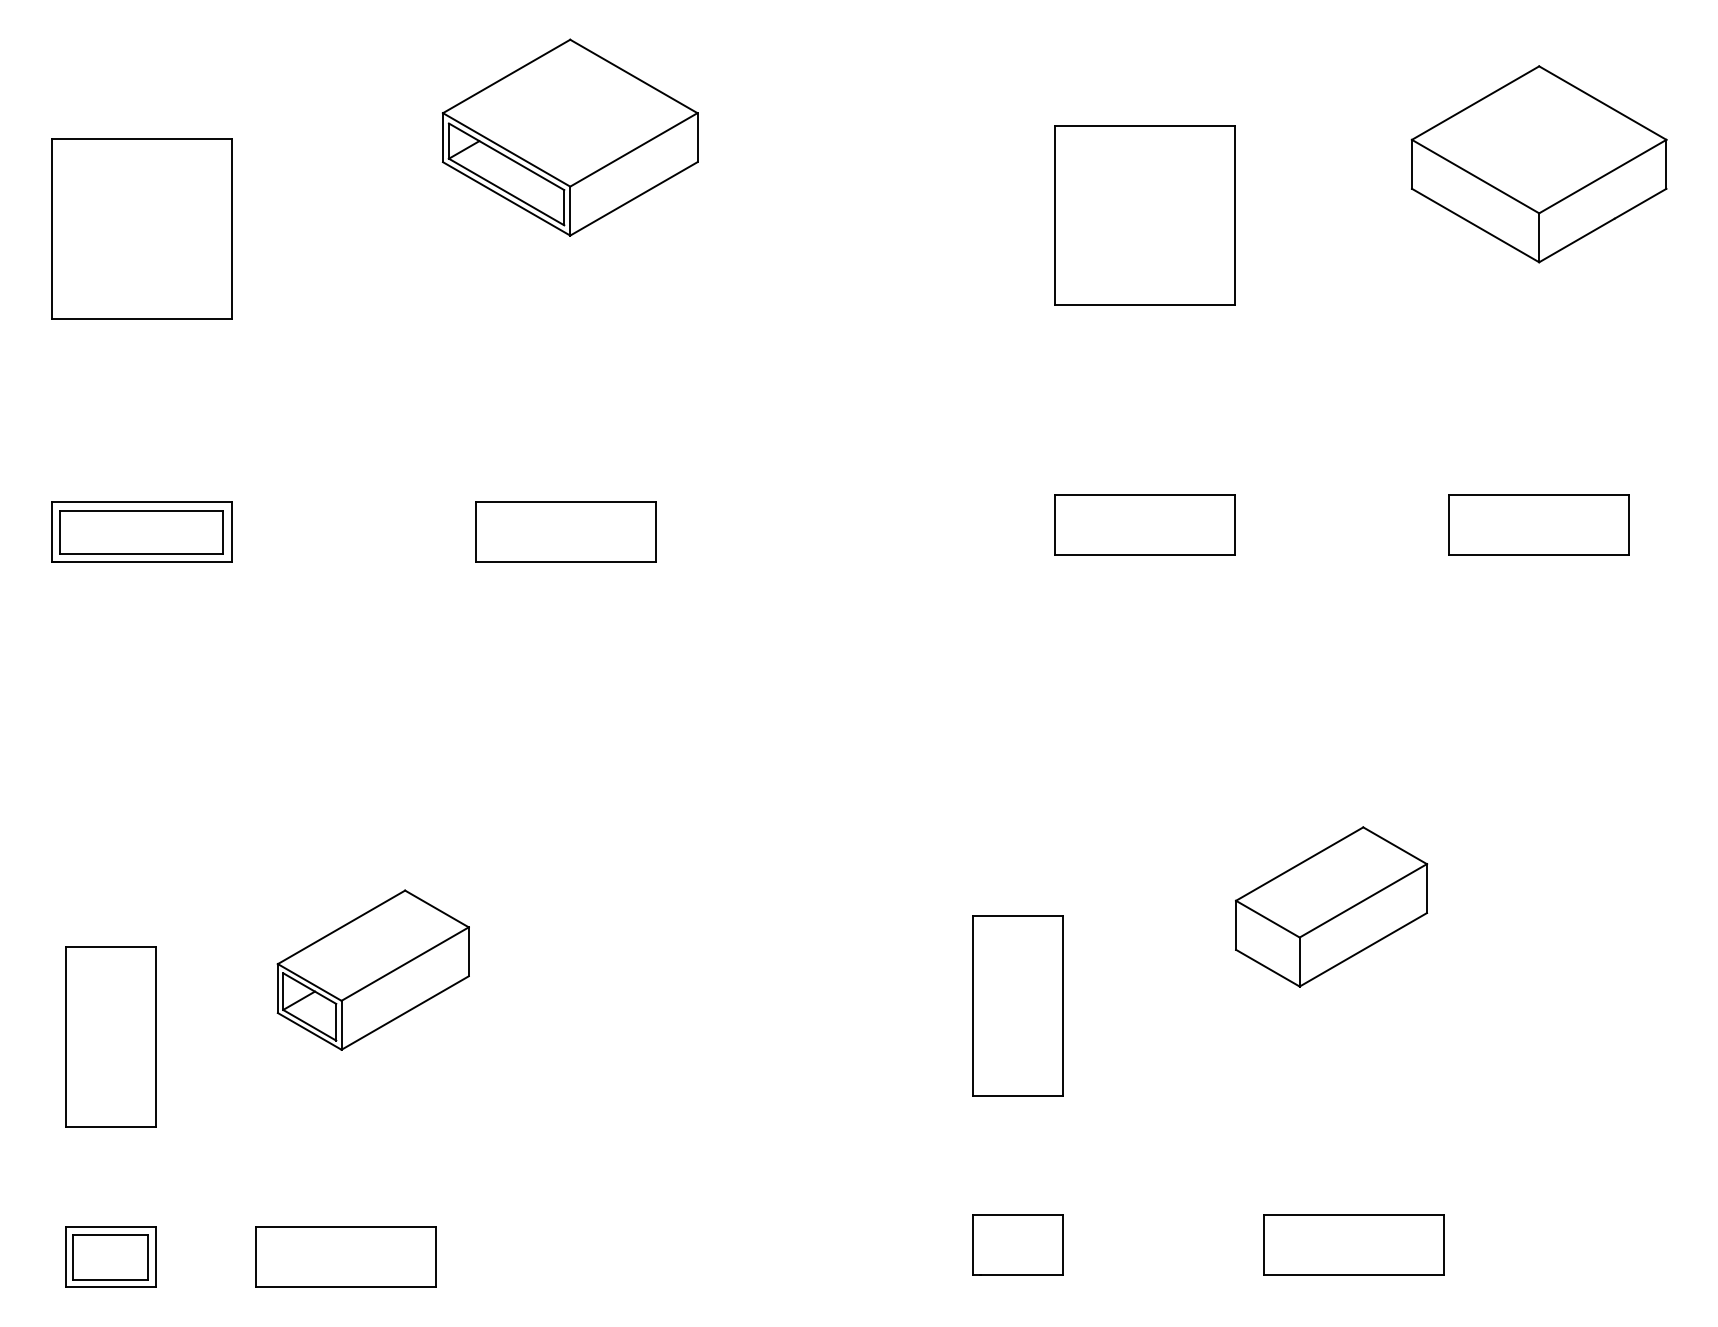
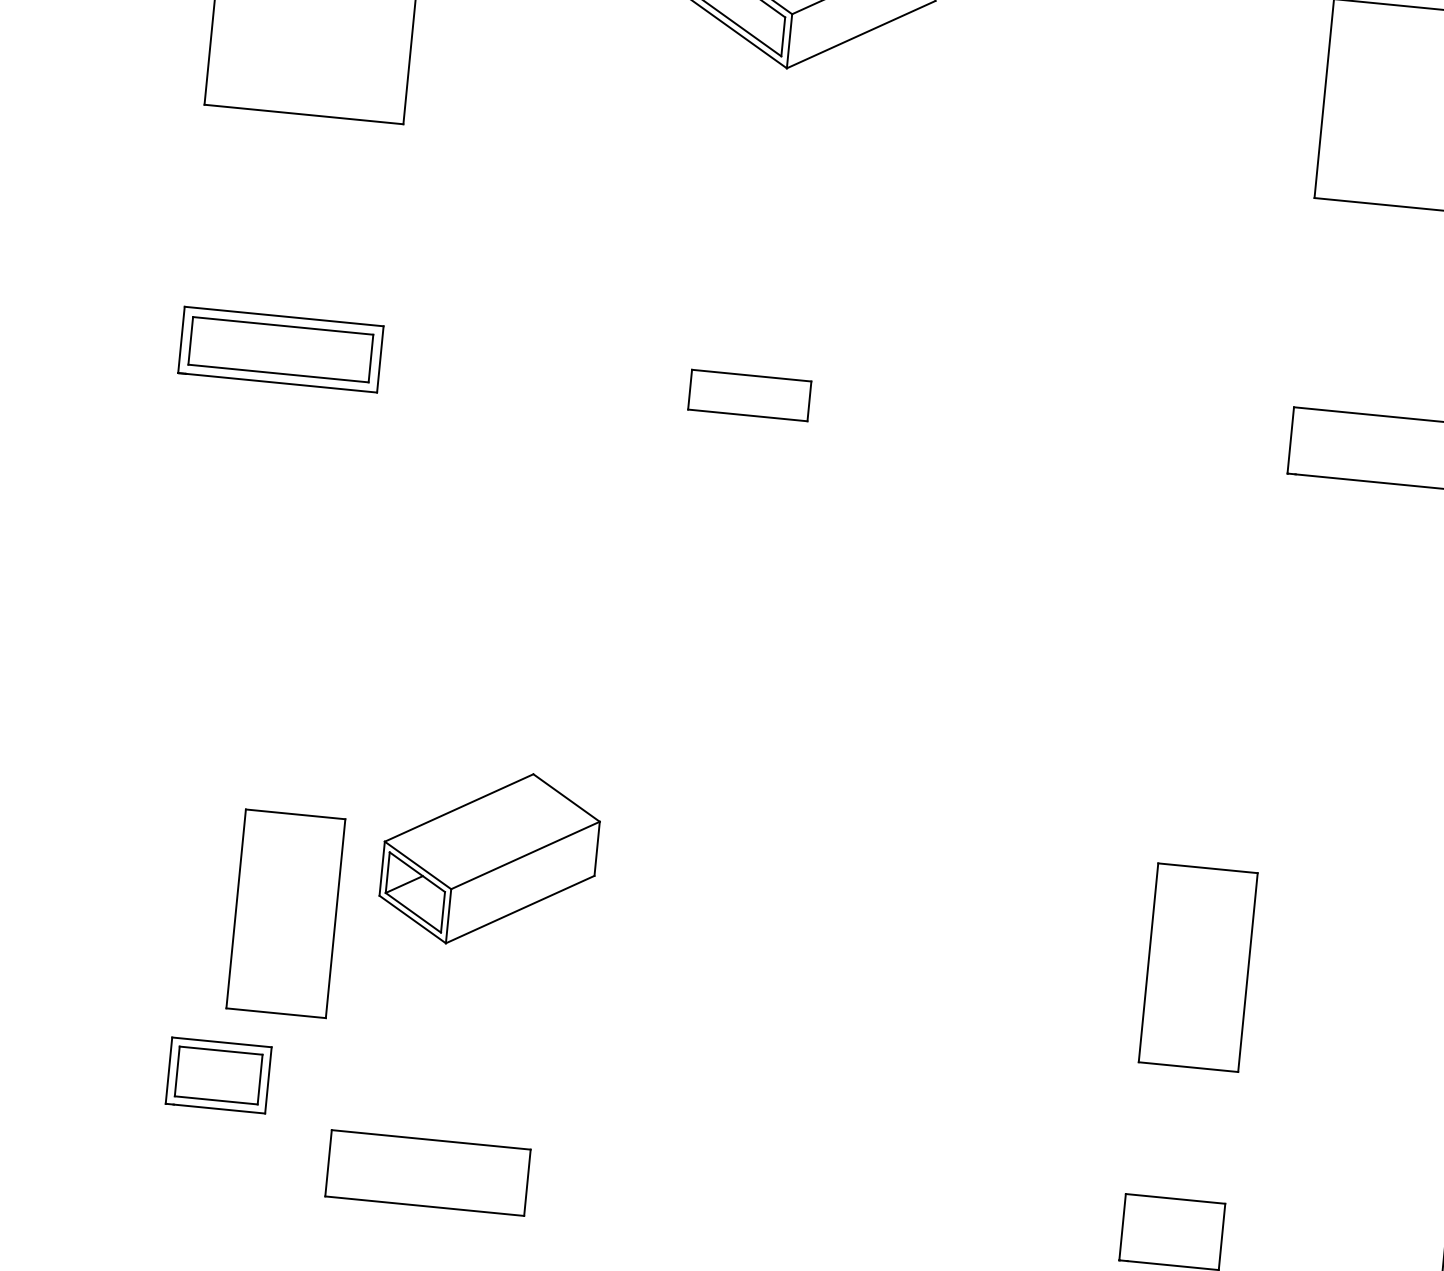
part: (565, 531) -> (749, 394), size x0.6
part: (110, 1036) -> (285, 912), moved
part: (110, 1256) -> (218, 1074), moved

